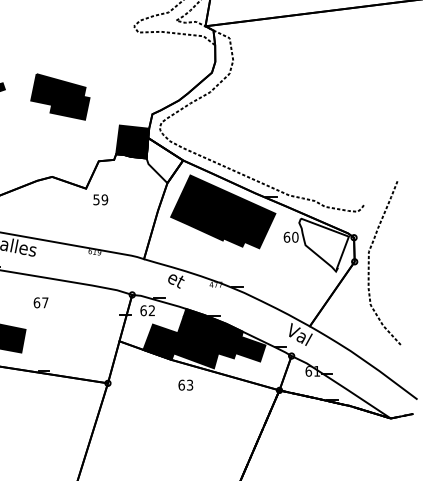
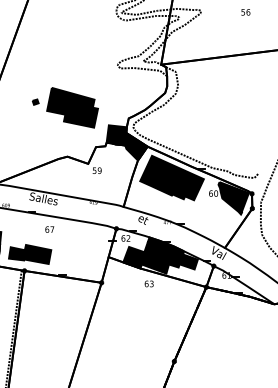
part: (60, 96) -> (72, 107), size x1.43
fill: (165, 160) -> (136, 146), added
fill: (323, 245) -> (233, 198), added
text: (40, 302) -> (49, 229), moved

